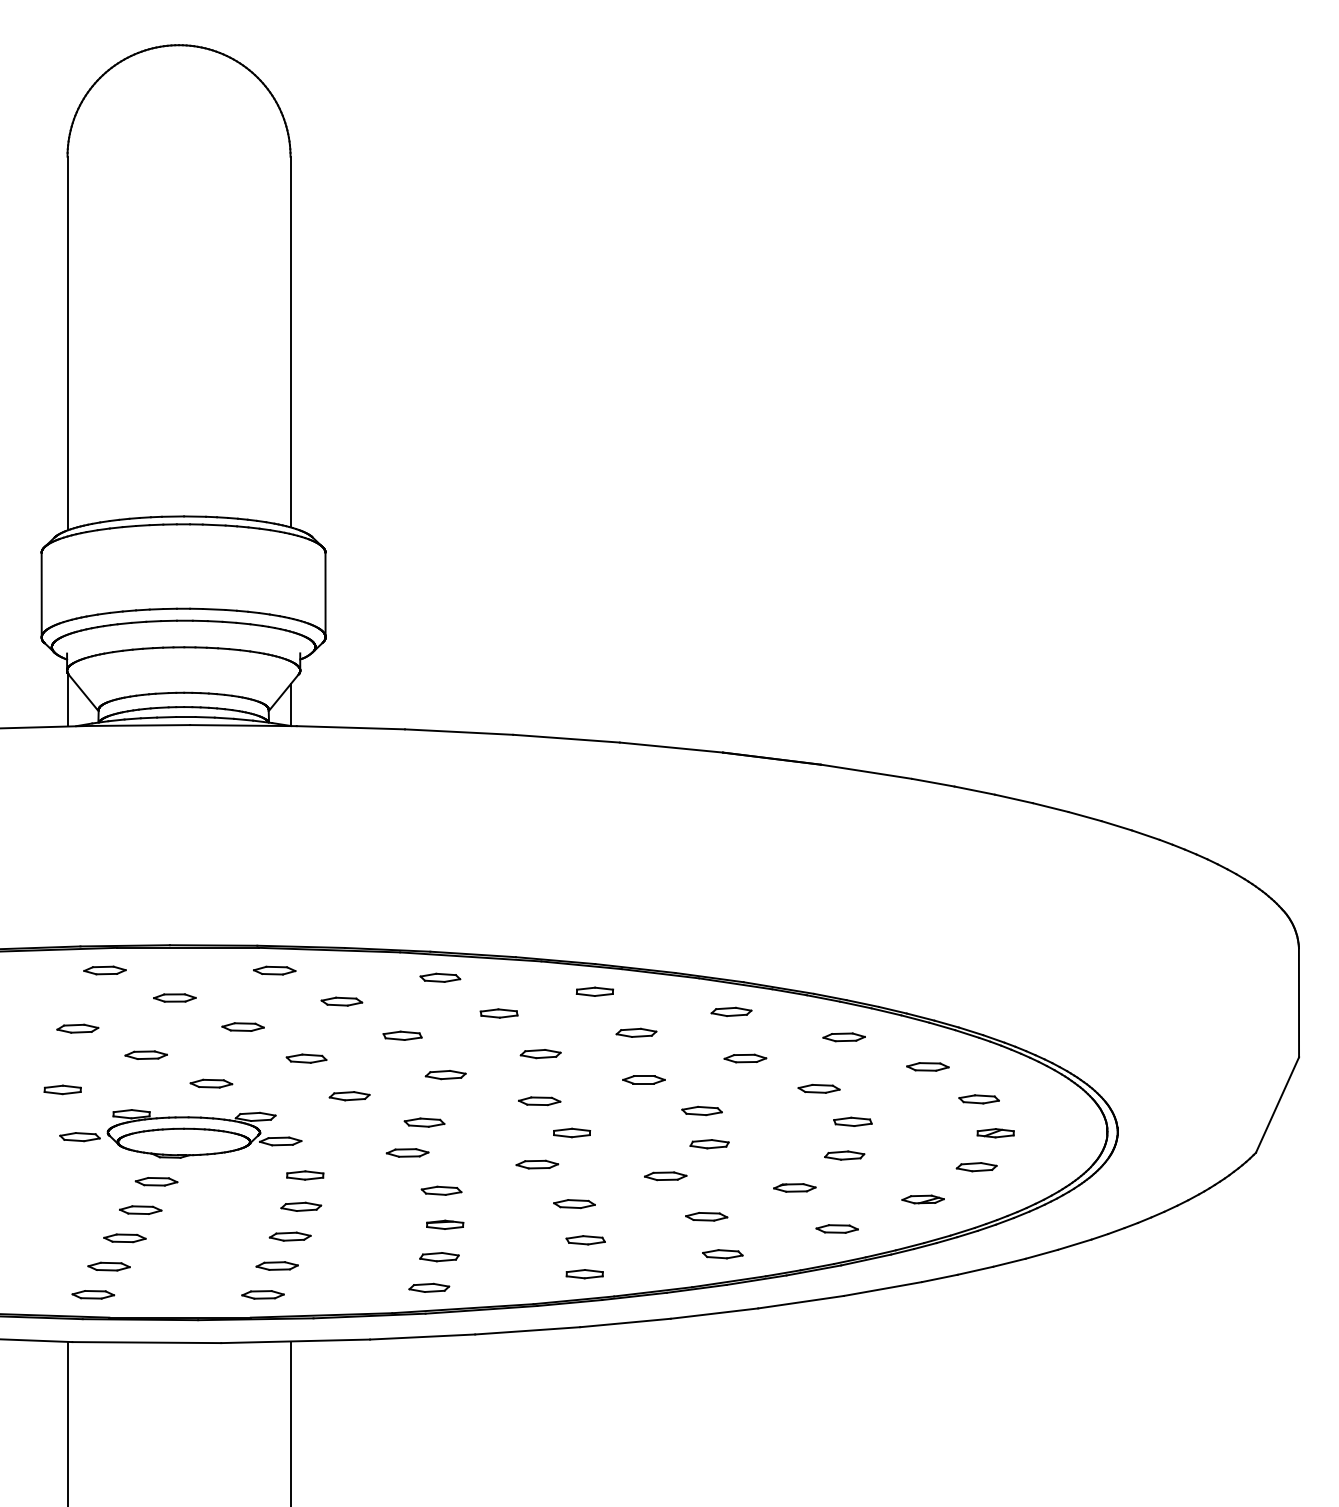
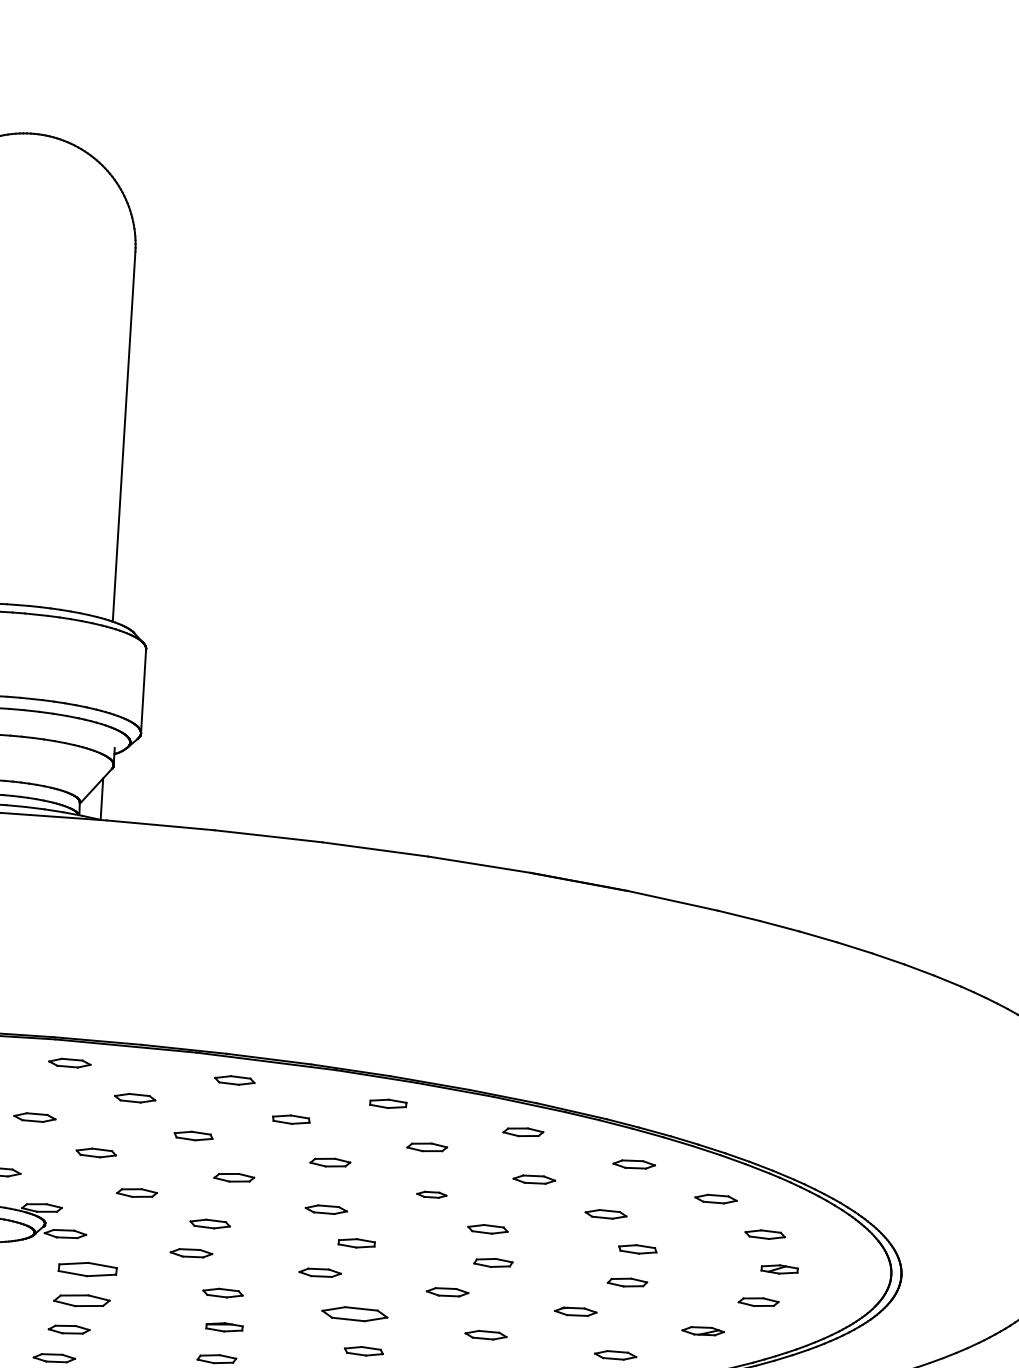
part: (643, 1079) -> (431, 1194), size x0.7
part: (305, 1175) -> (88, 1269), size x1.6
part: (574, 1204) -> (354, 1314), size x1.6
part: (301, 1206) -> (82, 1300), size x1.4

